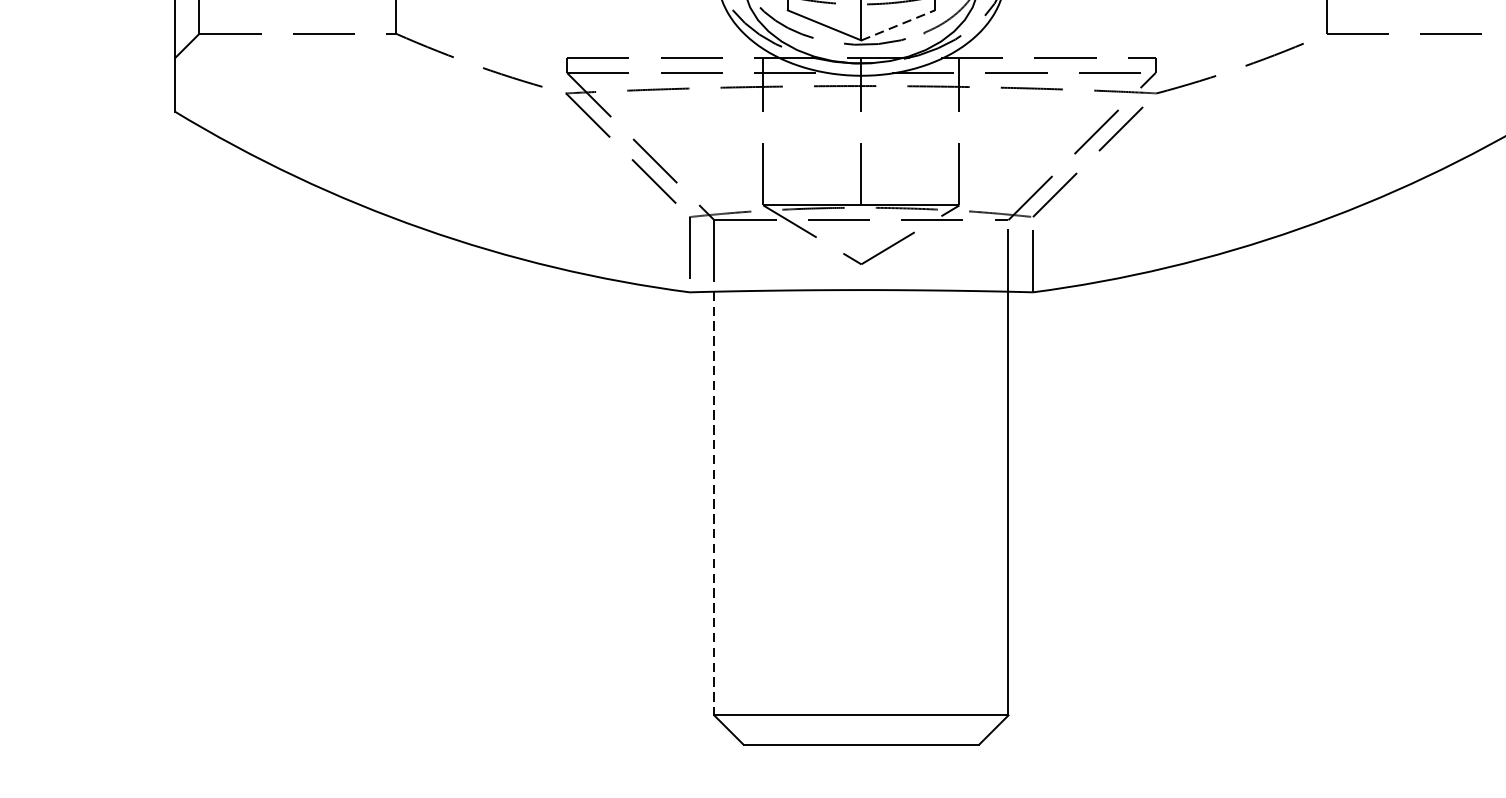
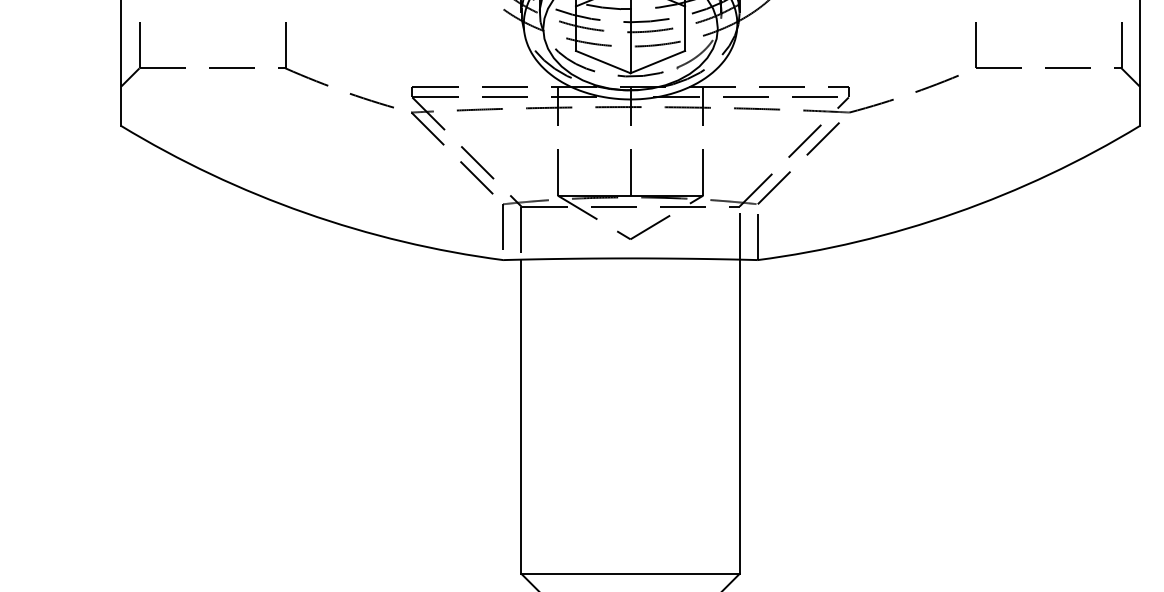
line: (899, 24) -> (658, 61), dashed -> solid
line: (714, 504) -> (521, 417), dashed -> solid

